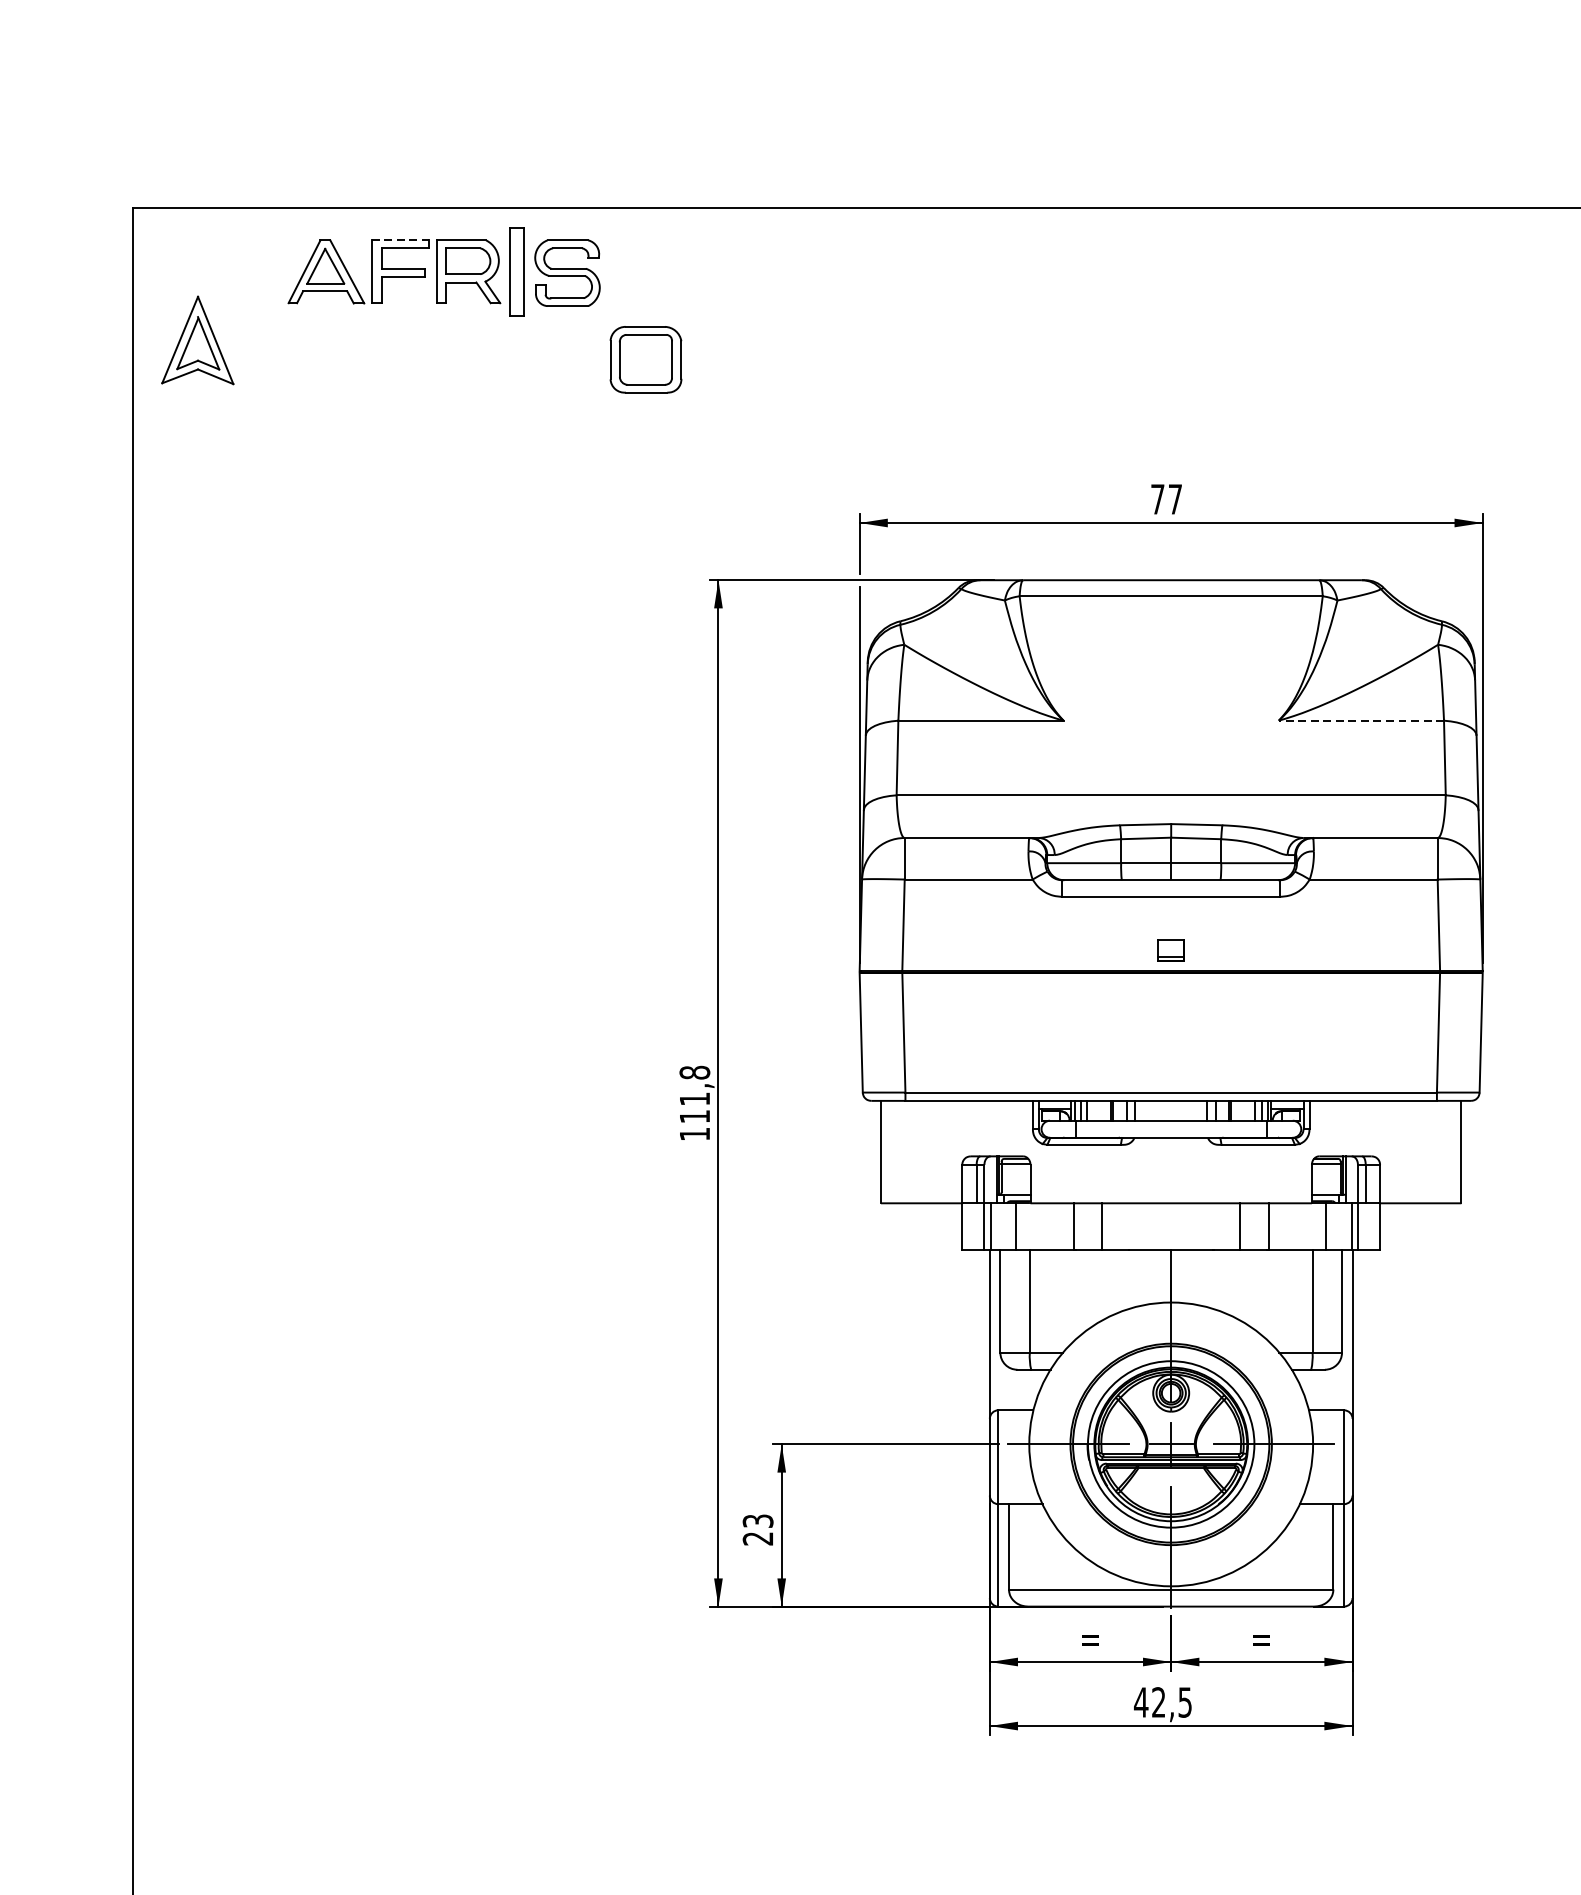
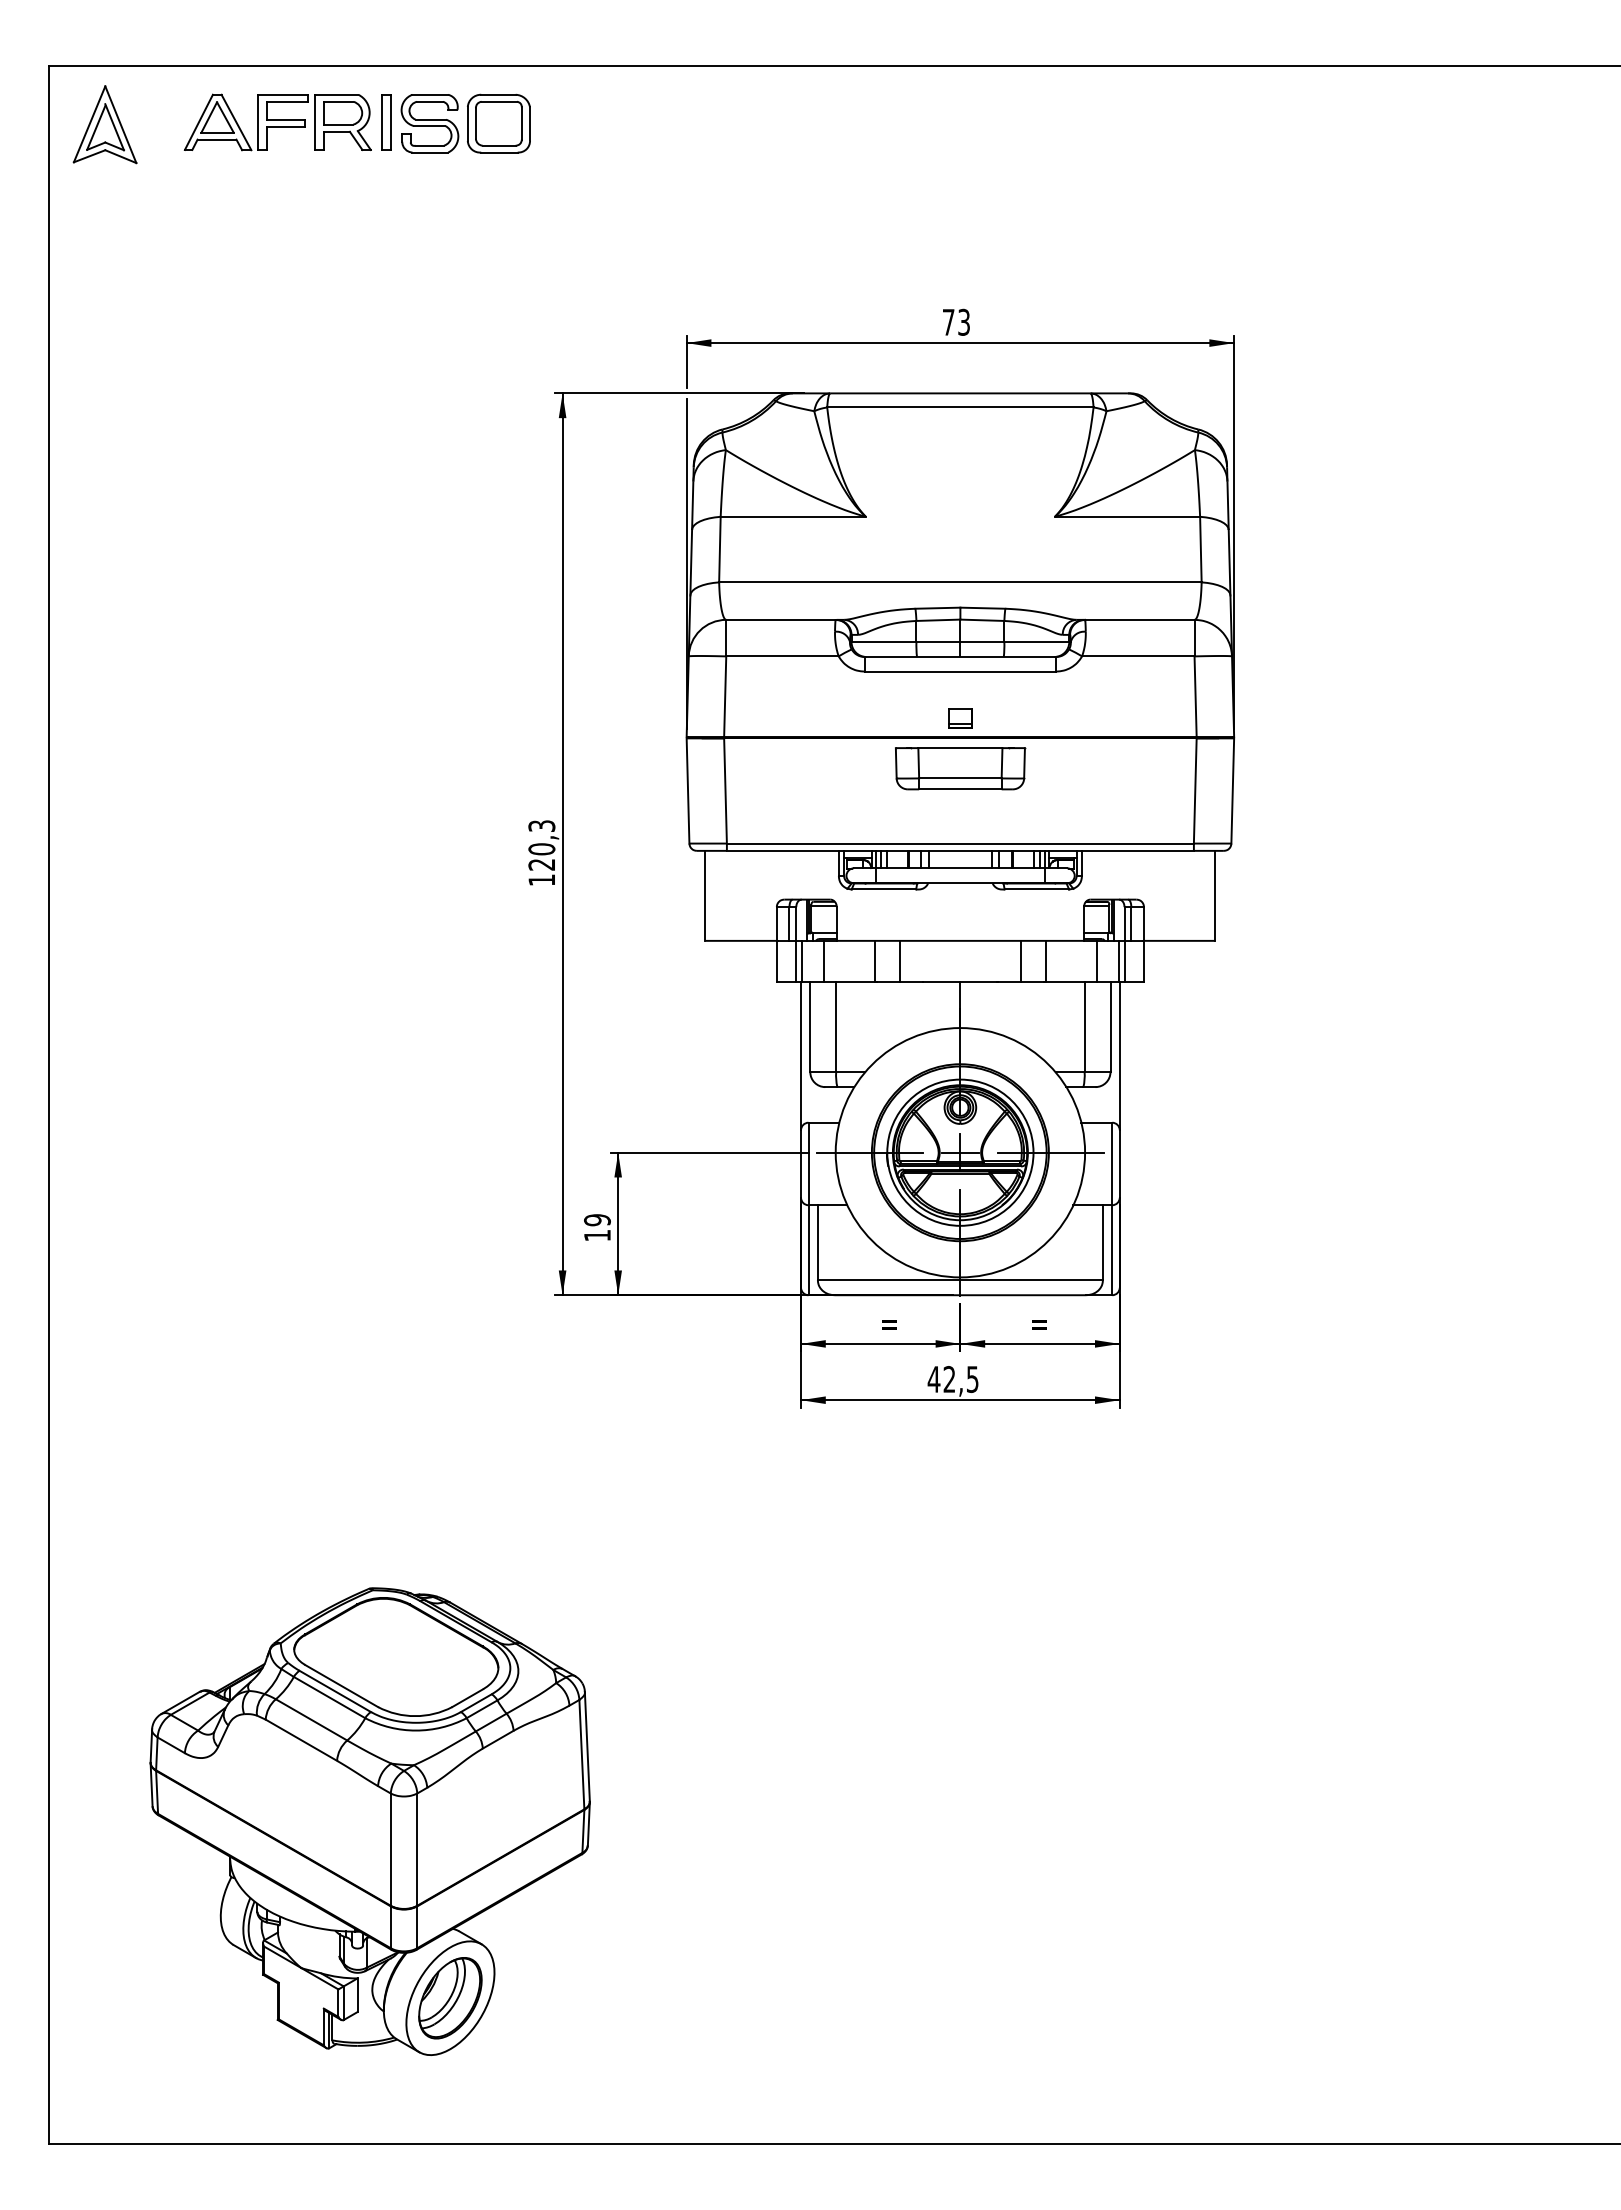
line: (400, 240) -> (283, 94), dashed -> solid
part: (518, 271) -> (386, 122), size x0.71
part: (197, 340) -> (104, 124), moved
part: (645, 359) -> (498, 123), moved
text: (1174, 498) -> (963, 321), 77 -> 73
line: (1361, 720) -> (1127, 516), dashed -> solid
part: (1171, 1007) -> (960, 768), added
text: (694, 1094) -> (541, 845), 111,8 -> 120,3
text: (758, 1529) -> (597, 1227), 23 -> 19

